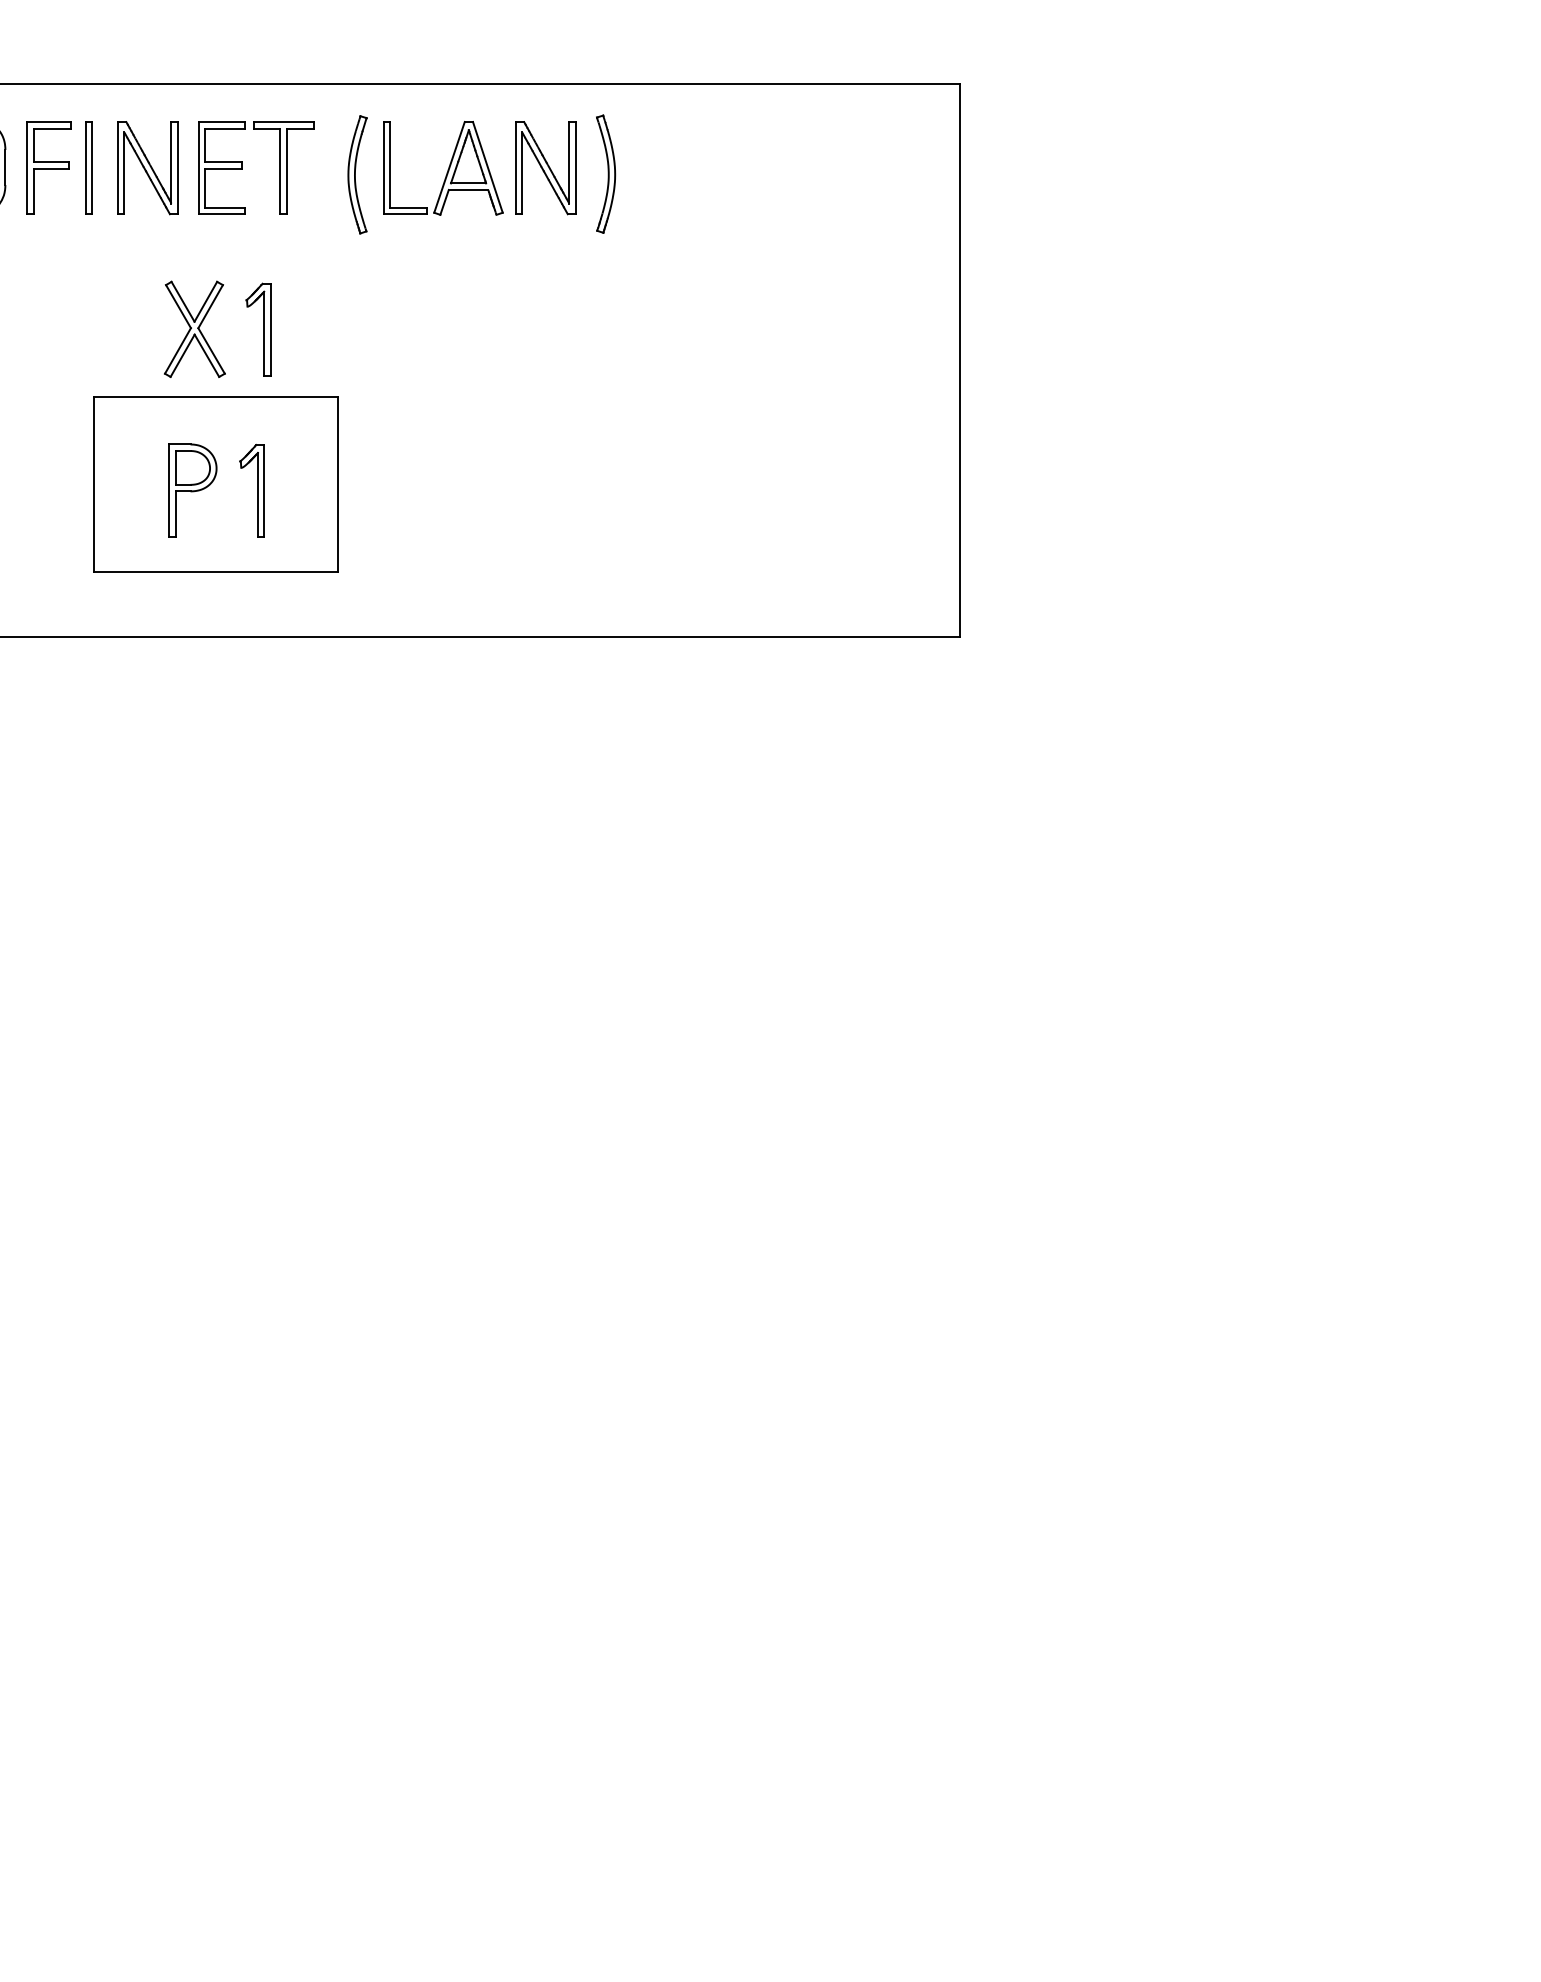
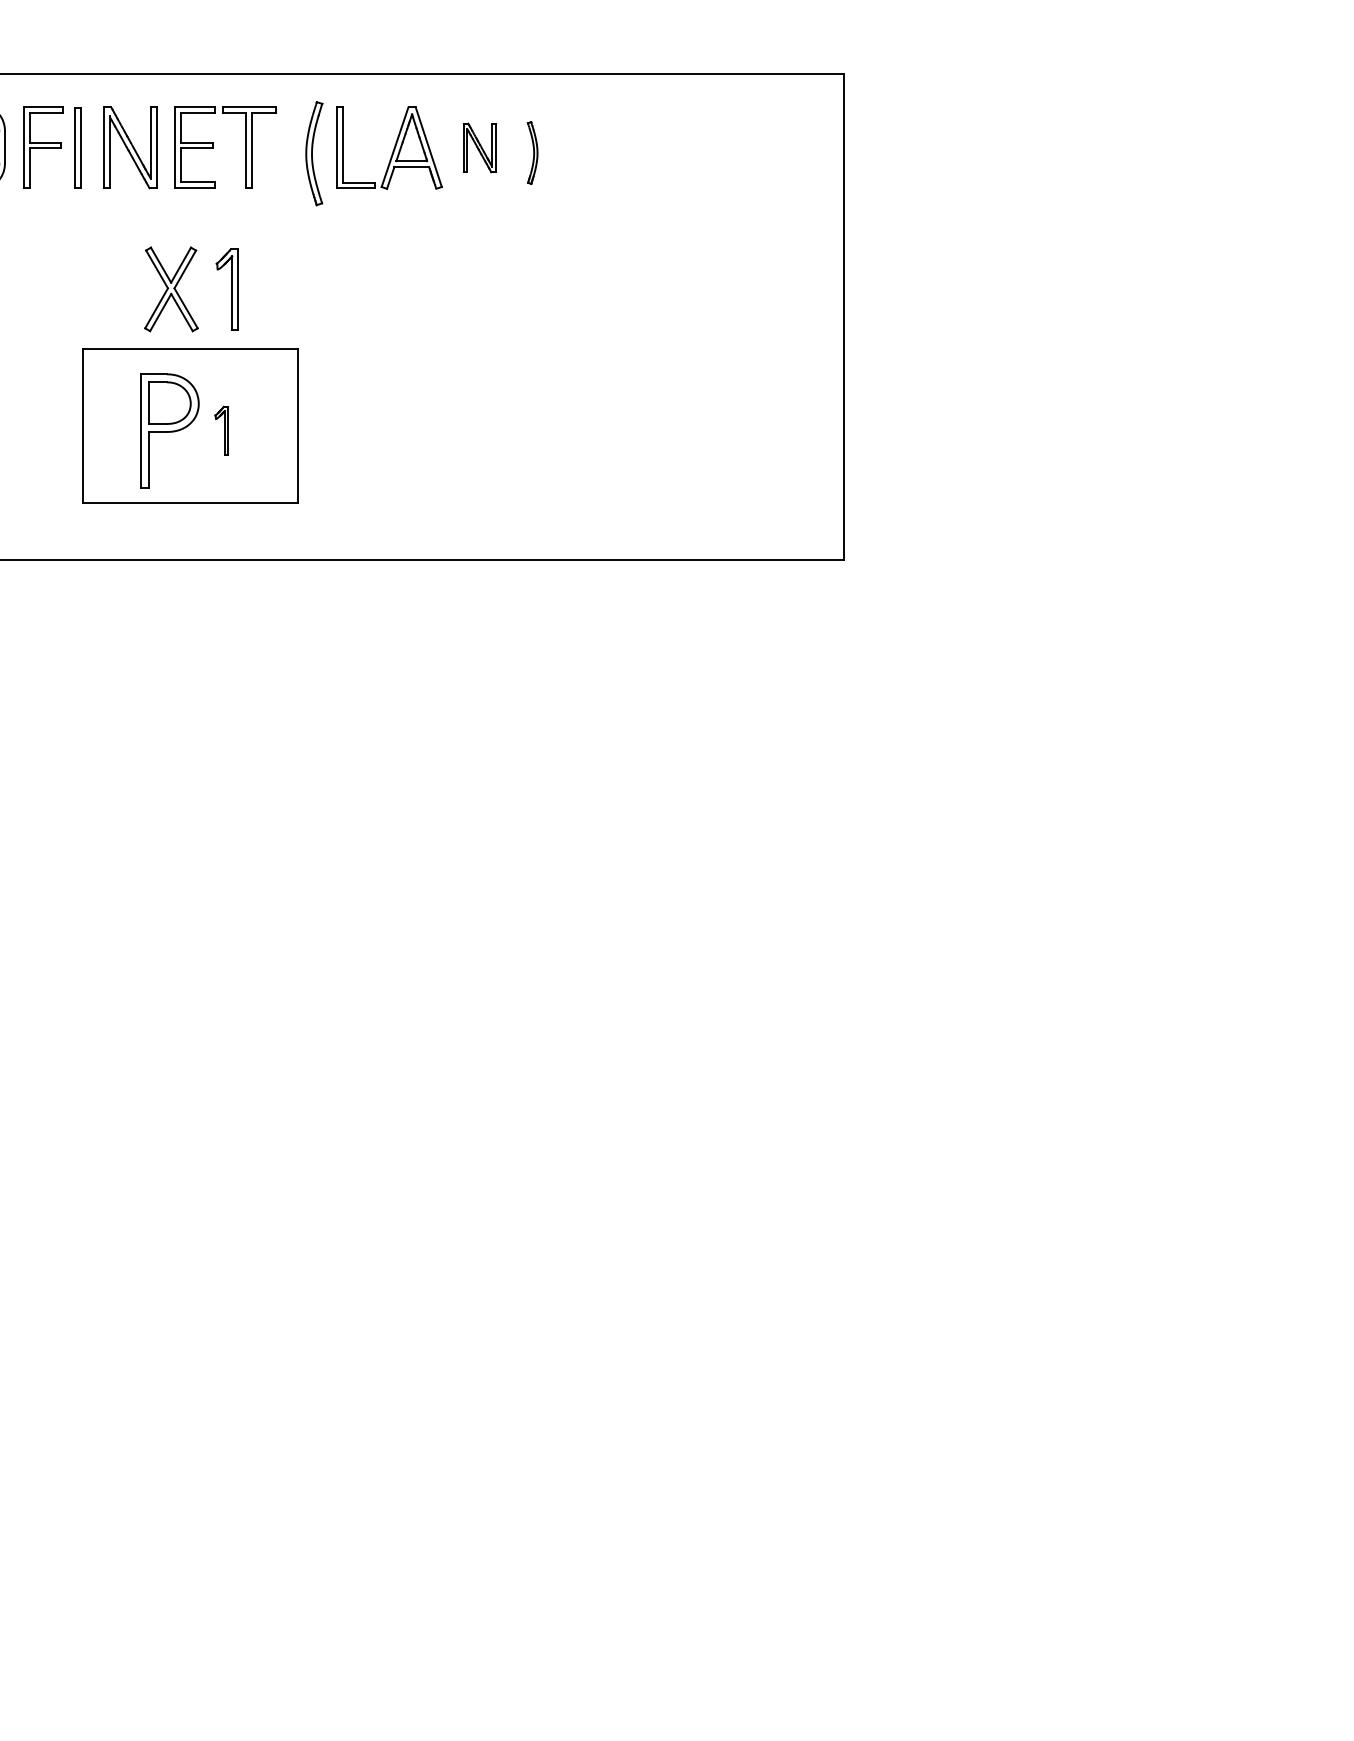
part: (545, 168) -> (479, 148), size x0.6
part: (606, 173) -> (532, 152), size x0.6
part: (192, 490) -> (169, 430), size x1.4
part: (251, 490) -> (221, 430), size x0.6

